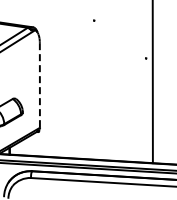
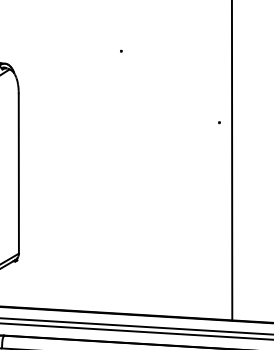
line: (39, 85) -> (18, 173), dashed -> solid

